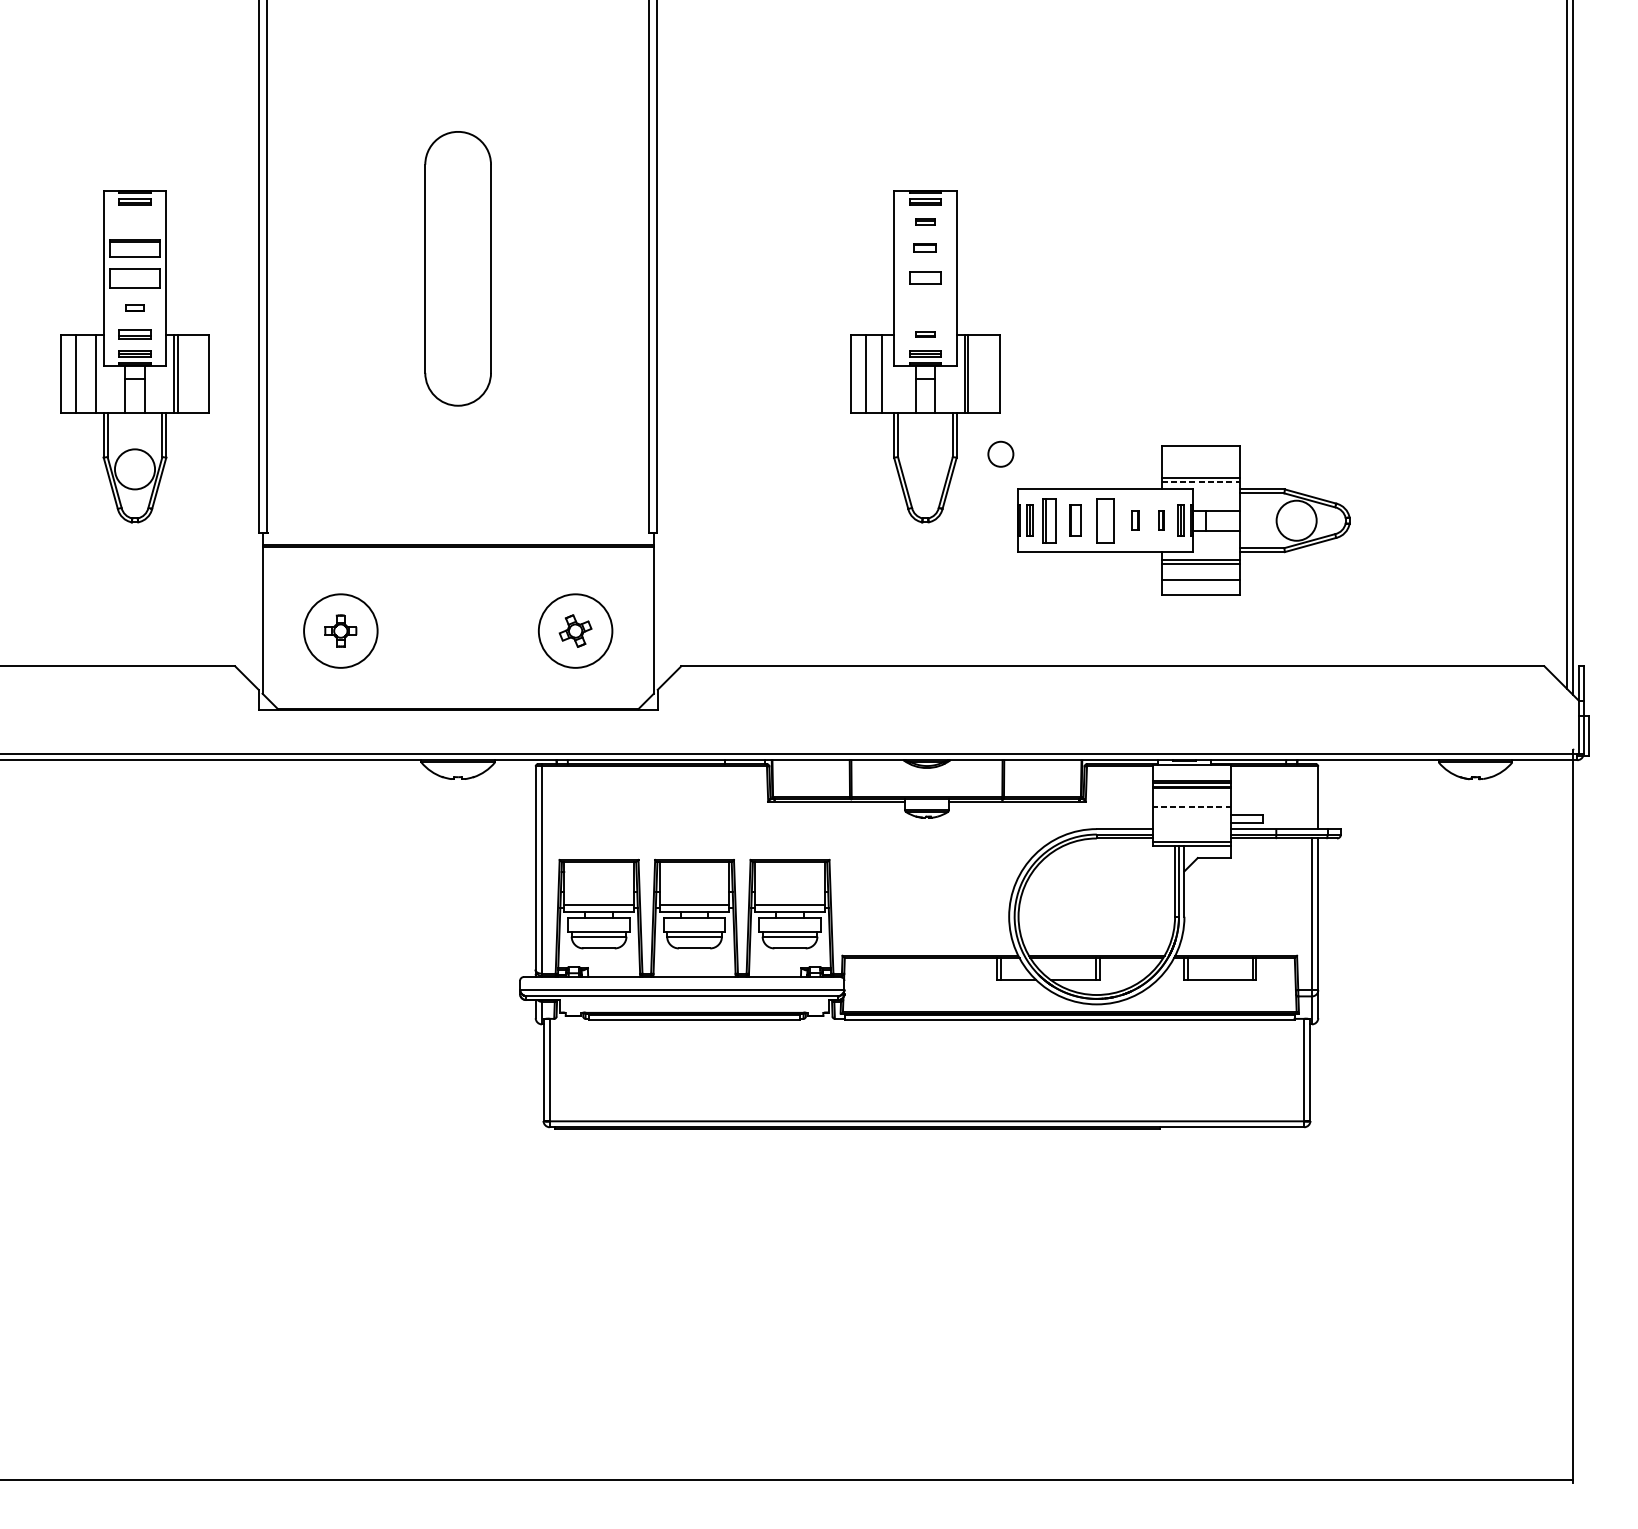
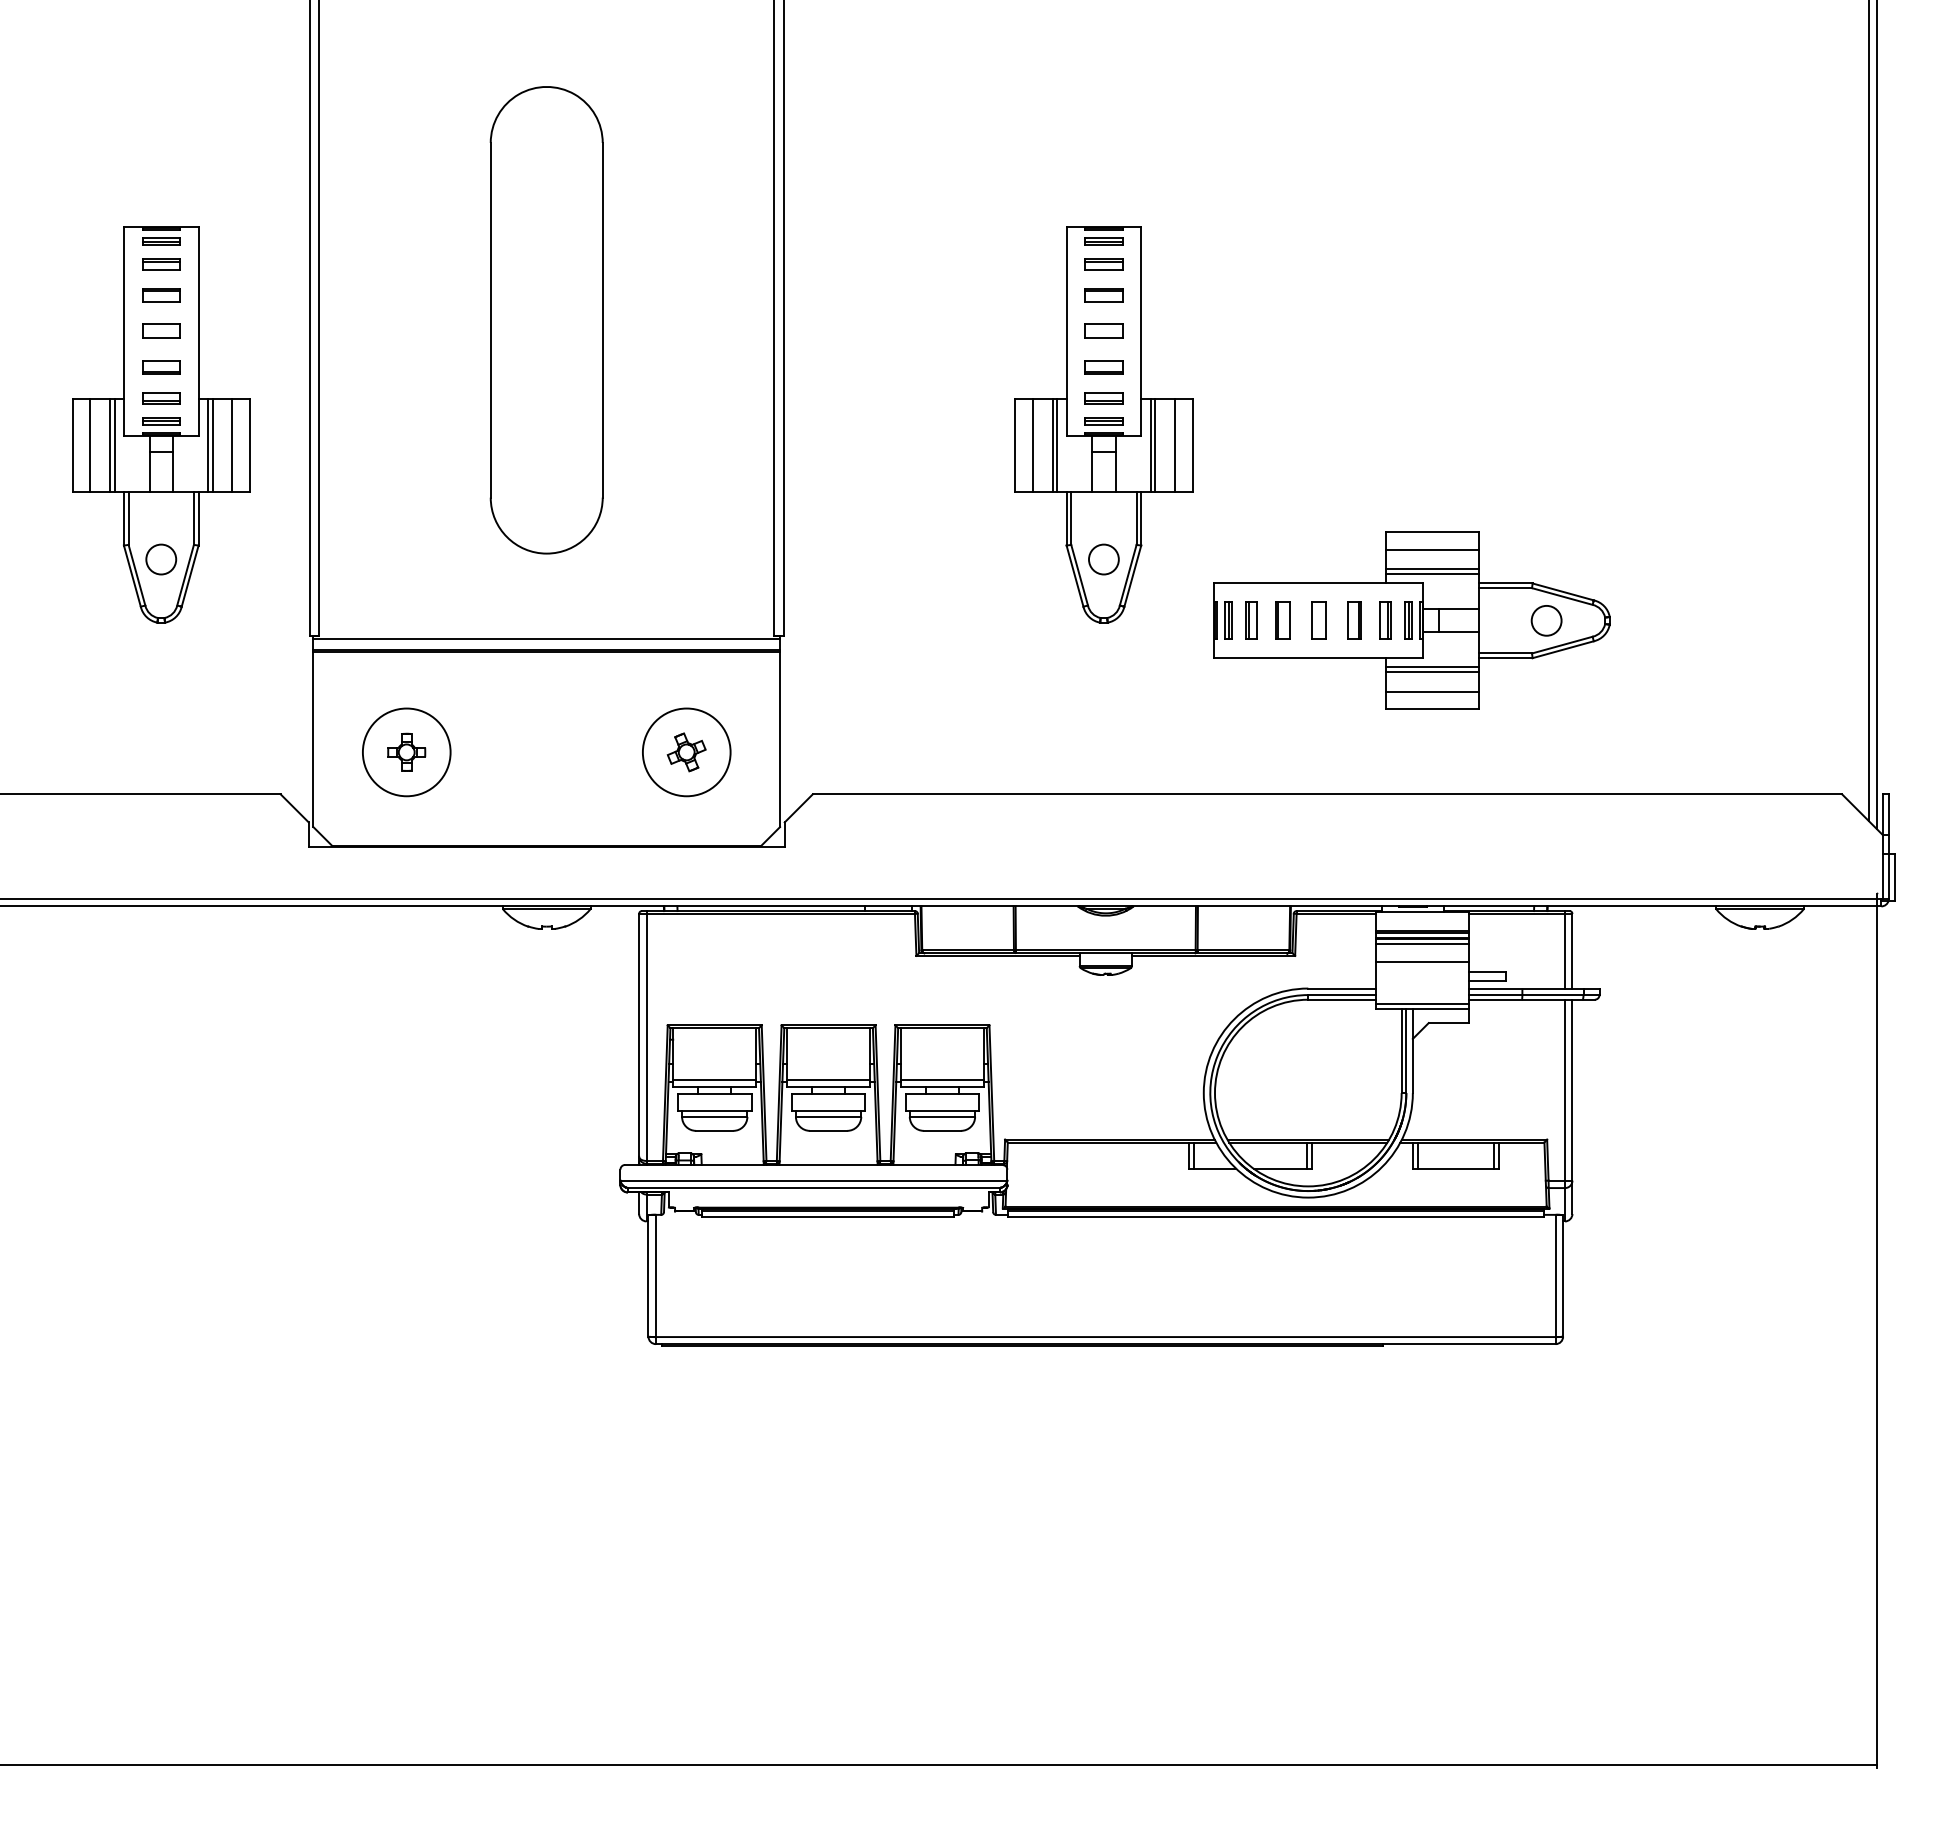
part: (135, 221) -> (161, 264), added
part: (925, 221) -> (1103, 264), size x1.67
part: (135, 247) -> (161, 295), size x0.62
part: (925, 247) -> (1103, 295), size x1.43
part: (458, 268) -> (546, 320), size x1.43
part: (135, 277) -> (161, 330), size x0.62
part: (135, 308) -> (161, 367), size x1.67
part: (925, 308) -> (1103, 367), added
part: (925, 334) -> (1103, 398), size x1.67
line: (91, 373) -> (109, 445), added
line: (194, 373) -> (232, 445), added
line: (886, 373) -> (1057, 445), added
line: (984, 373) -> (1174, 445), added
circle: (1000, 454) -> (1103, 559), moved
line: (1200, 460) -> (1432, 549), added
circle: (135, 469) -> (161, 559), size x0.62
line: (1200, 481) -> (1432, 574), dashed -> solid
part: (1049, 520) -> (1251, 620), size x0.71
part: (1105, 520) -> (1318, 620), size x0.71
part: (1135, 520) -> (1354, 620), size x1.67
part: (1161, 520) -> (1385, 620), size x1.67
circle: (1296, 520) -> (1546, 620), size x0.62
line: (458, 535) -> (546, 638), added
line: (1191, 791) -> (1421, 943), added
line: (1311, 796) -> (1564, 949), added
line: (1192, 807) -> (1422, 962), dashed -> solid

